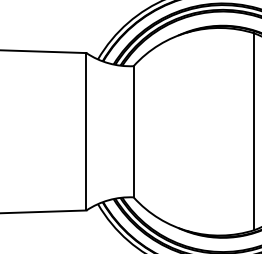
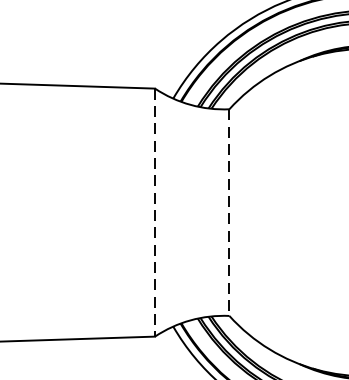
line: (86, 131) -> (155, 212), solid -> dashed
line: (133, 131) -> (229, 212), solid -> dashed

